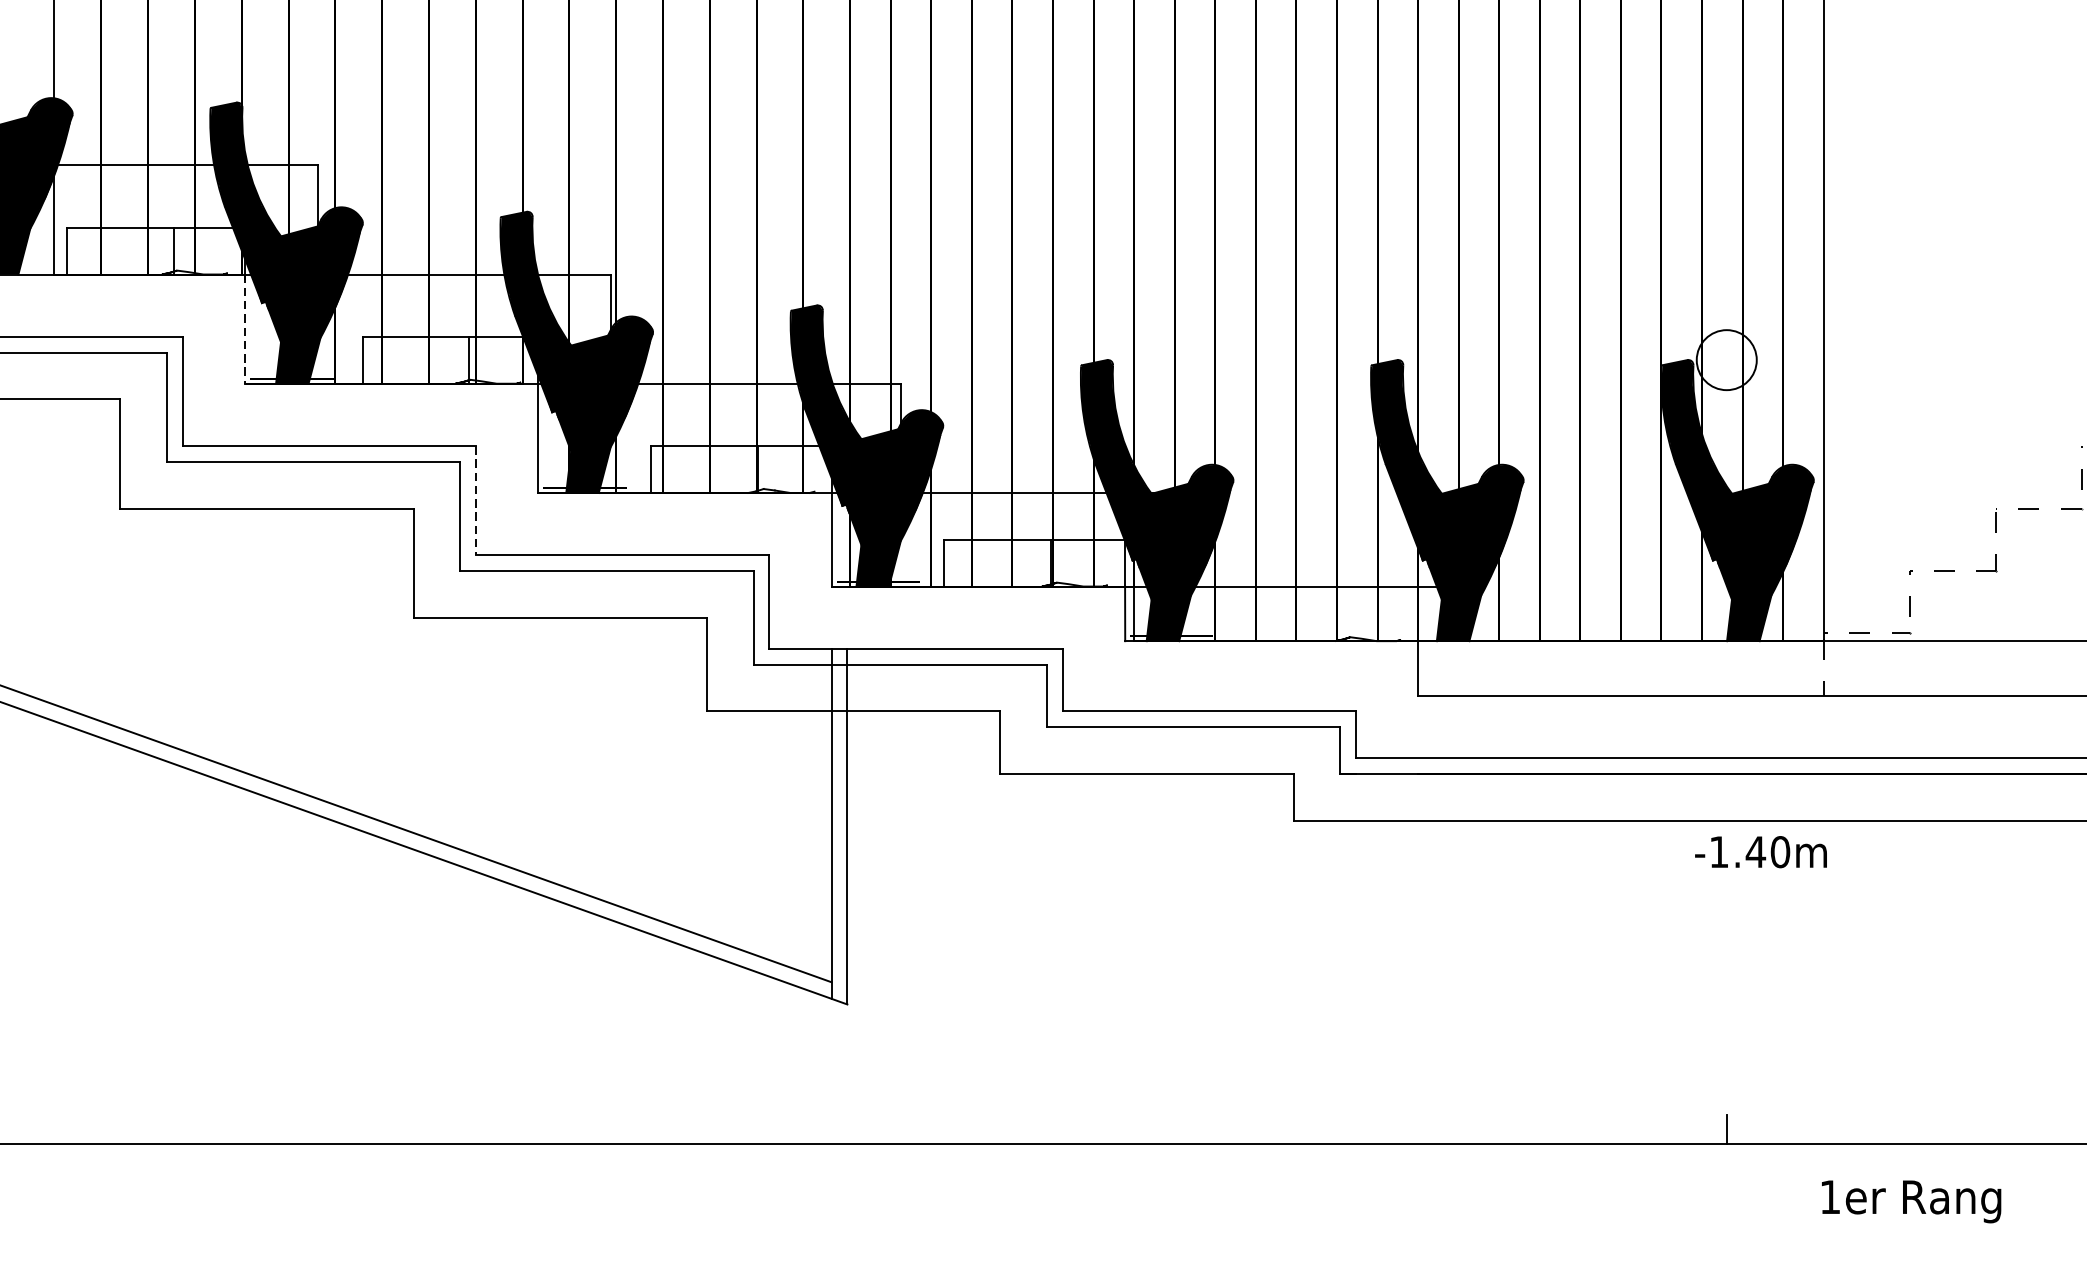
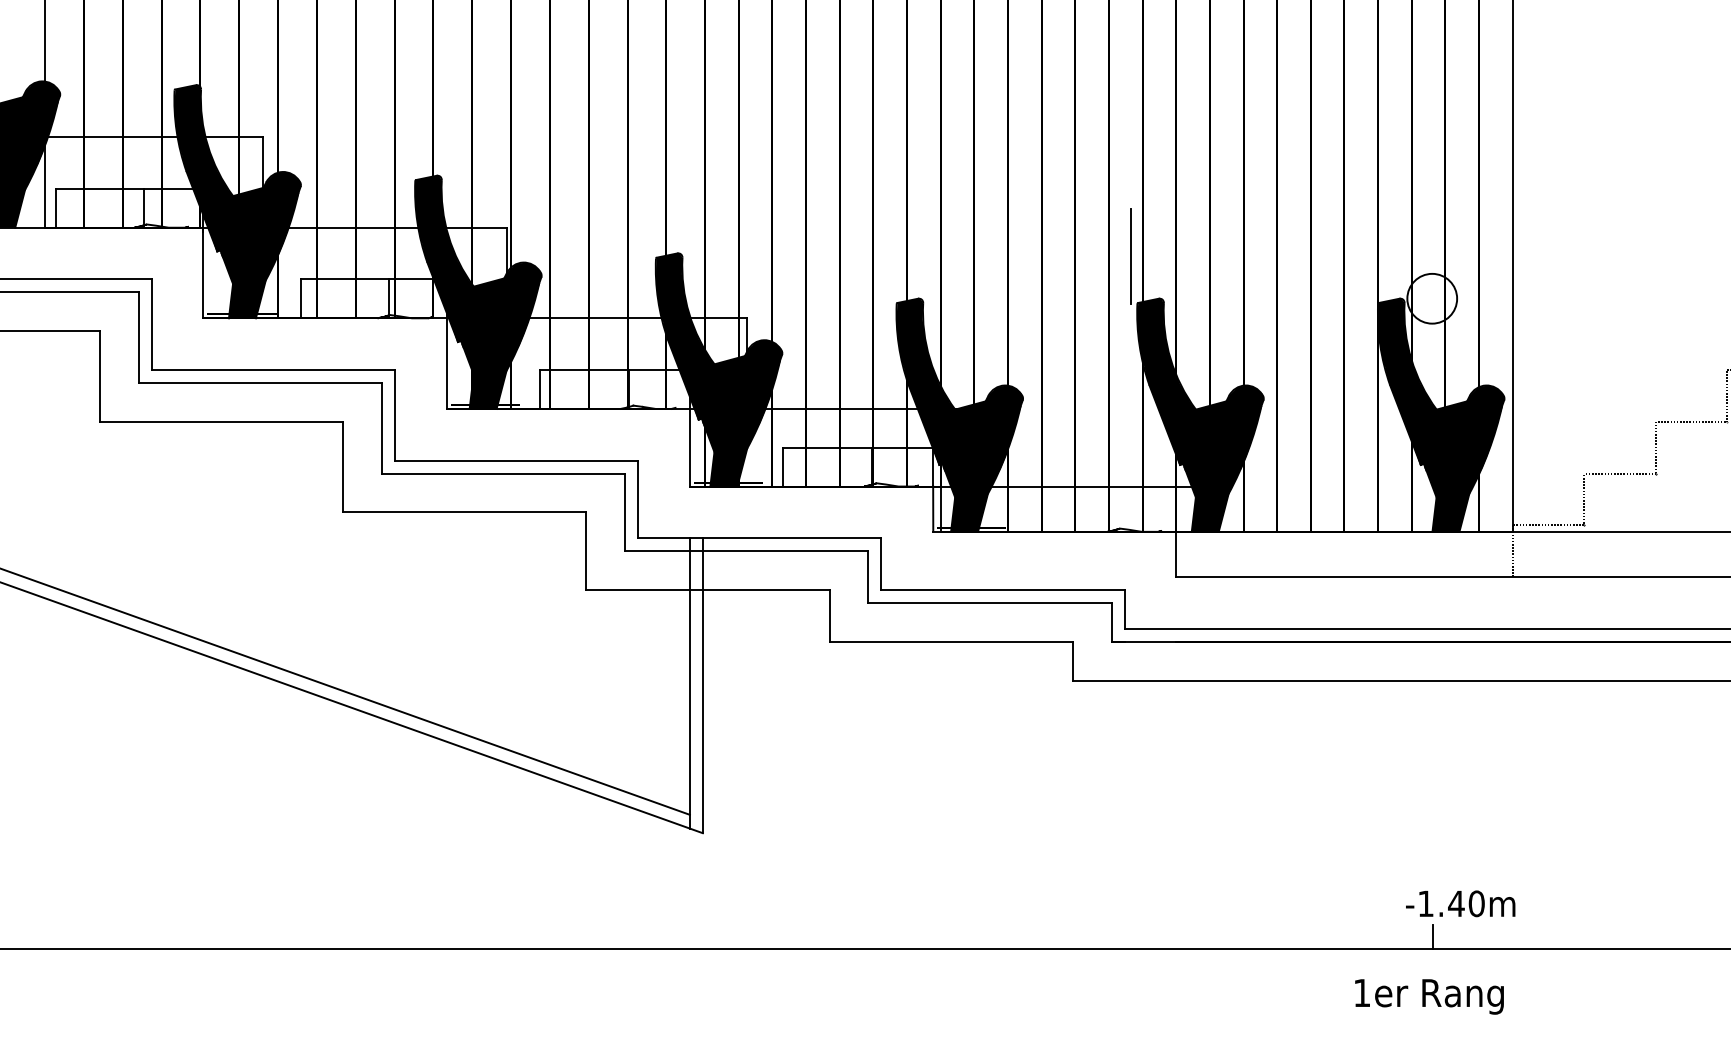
line: (1364, 309) -> (1131, 256), added
line: (245, 329) -> (203, 273), dashed -> solid
line: (475, 500) -> (394, 415), dashed -> solid
text: (1760, 851) -> (1460, 903), moved
text: (1911, 1201) -> (1429, 996), moved

